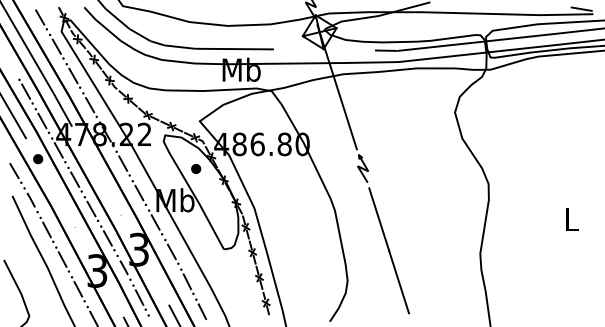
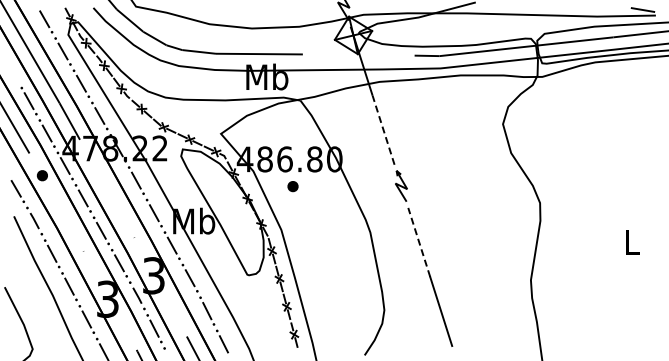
line: (346, 117) -> (383, 129), solid -> dashed
part: (195, 168) -> (292, 186), moved
line: (379, 218) -> (419, 241), solid -> dashed

